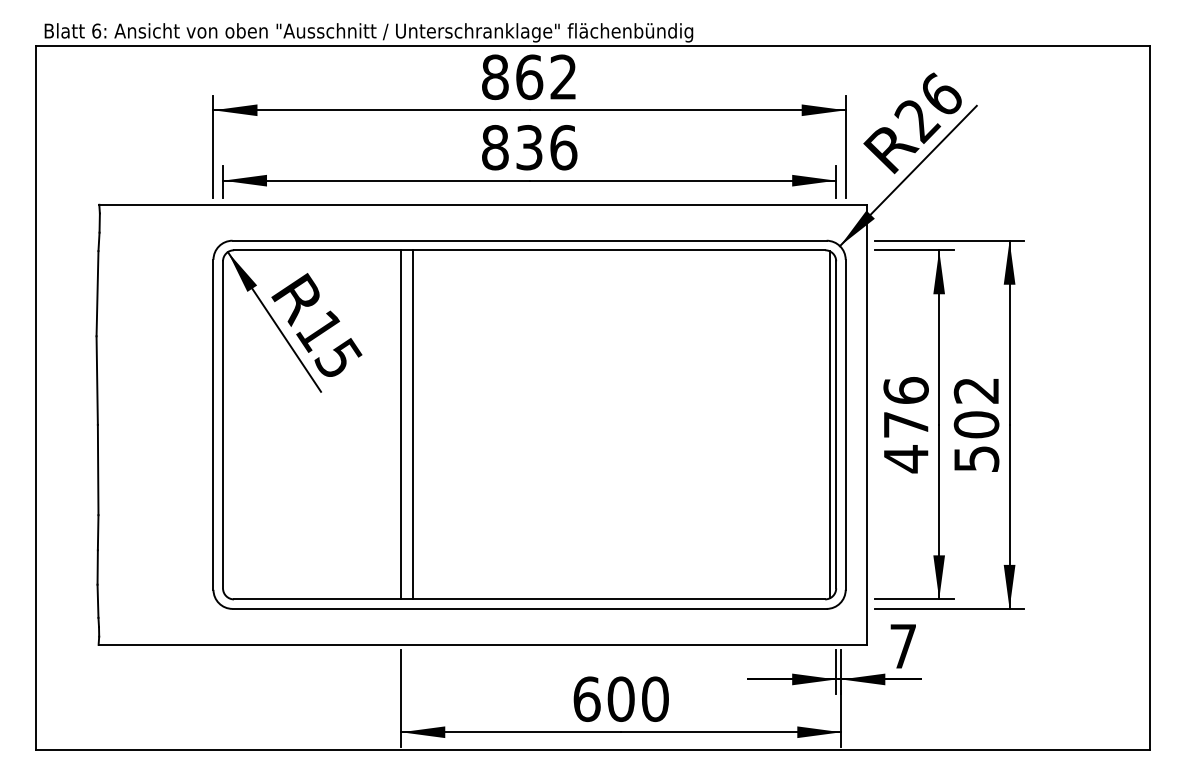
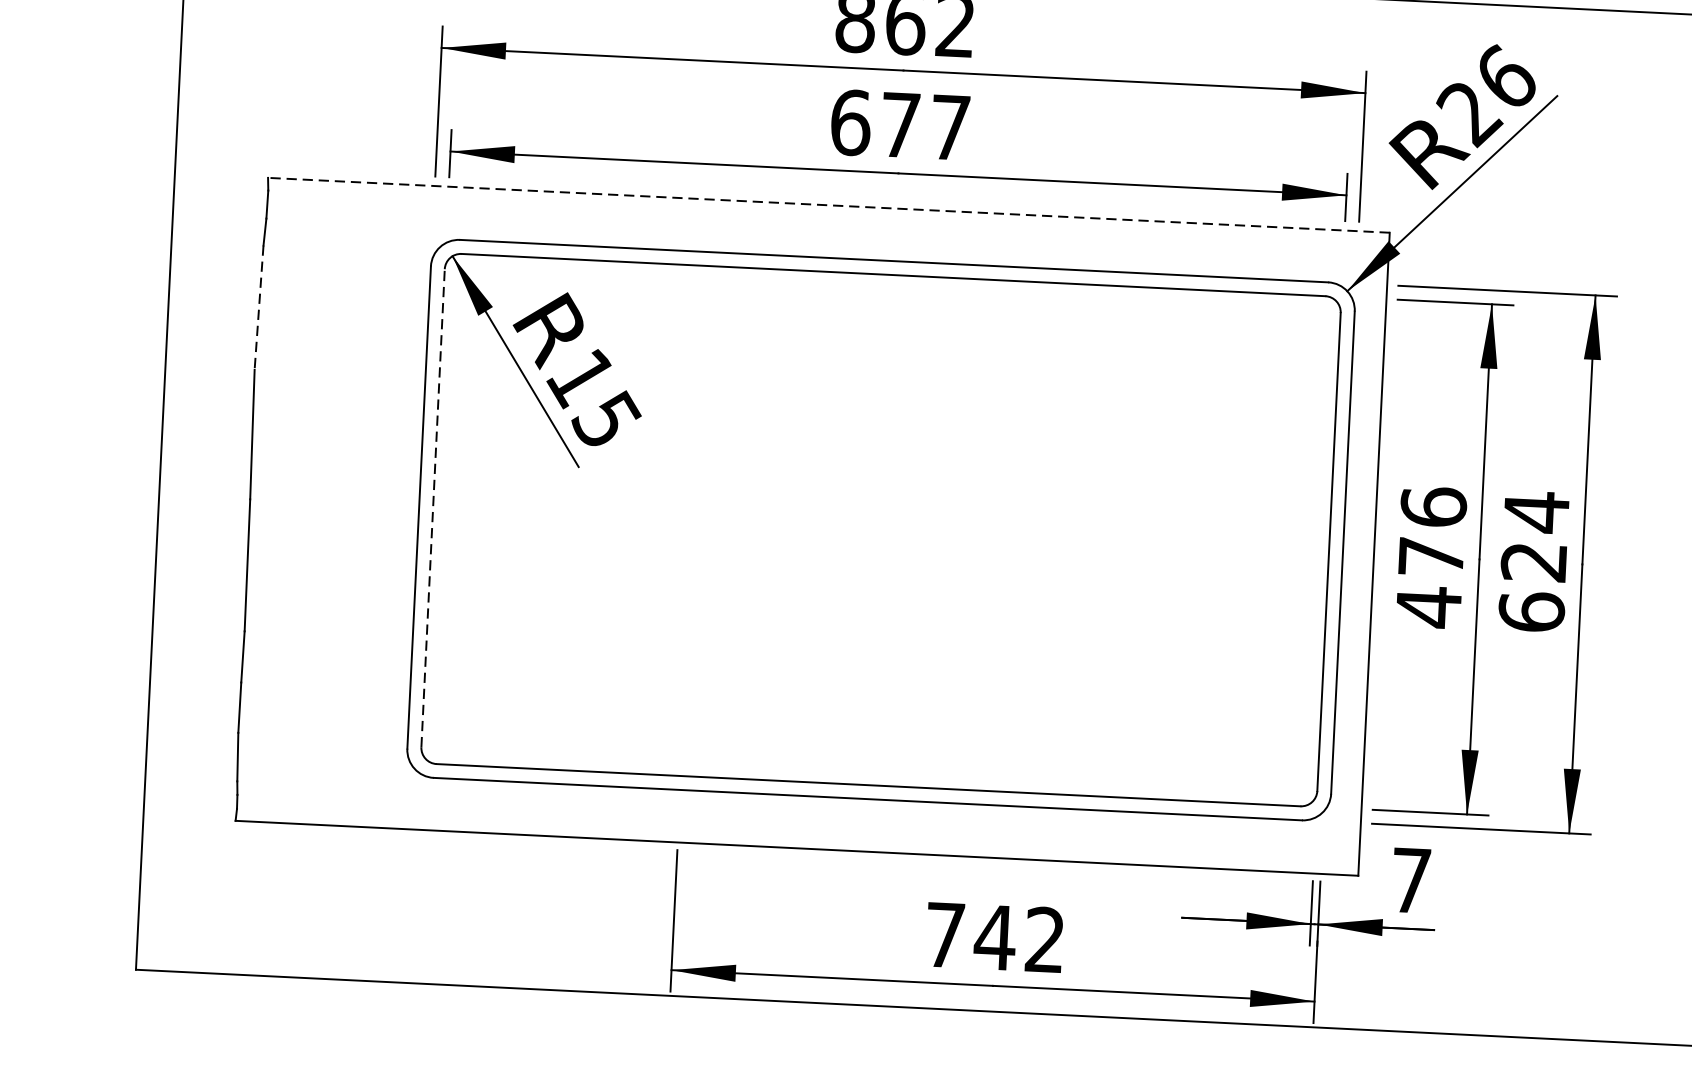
text: (529, 147) -> (900, 124), 836 -> 677
line: (483, 204) -> (829, 204), solid -> dashed
line: (97, 293) -> (259, 307), solid -> dashed
line: (223, 424) -> (433, 507), solid -> dashed
line: (401, 424) -> (693, 520), removed
line: (412, 424) -> (709, 521), removed
line: (829, 424) -> (1319, 551), removed
text: (976, 424) -> (1534, 561), 502 -> 624
text: (620, 698) -> (994, 936), 600 -> 742

